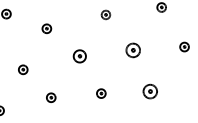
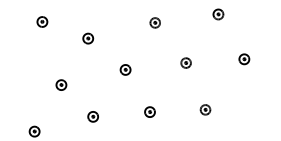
part: (132, 49) -> (185, 62), size x0.62
part: (79, 56) -> (125, 69), size x0.71
part: (150, 91) -> (205, 109), size x0.62

